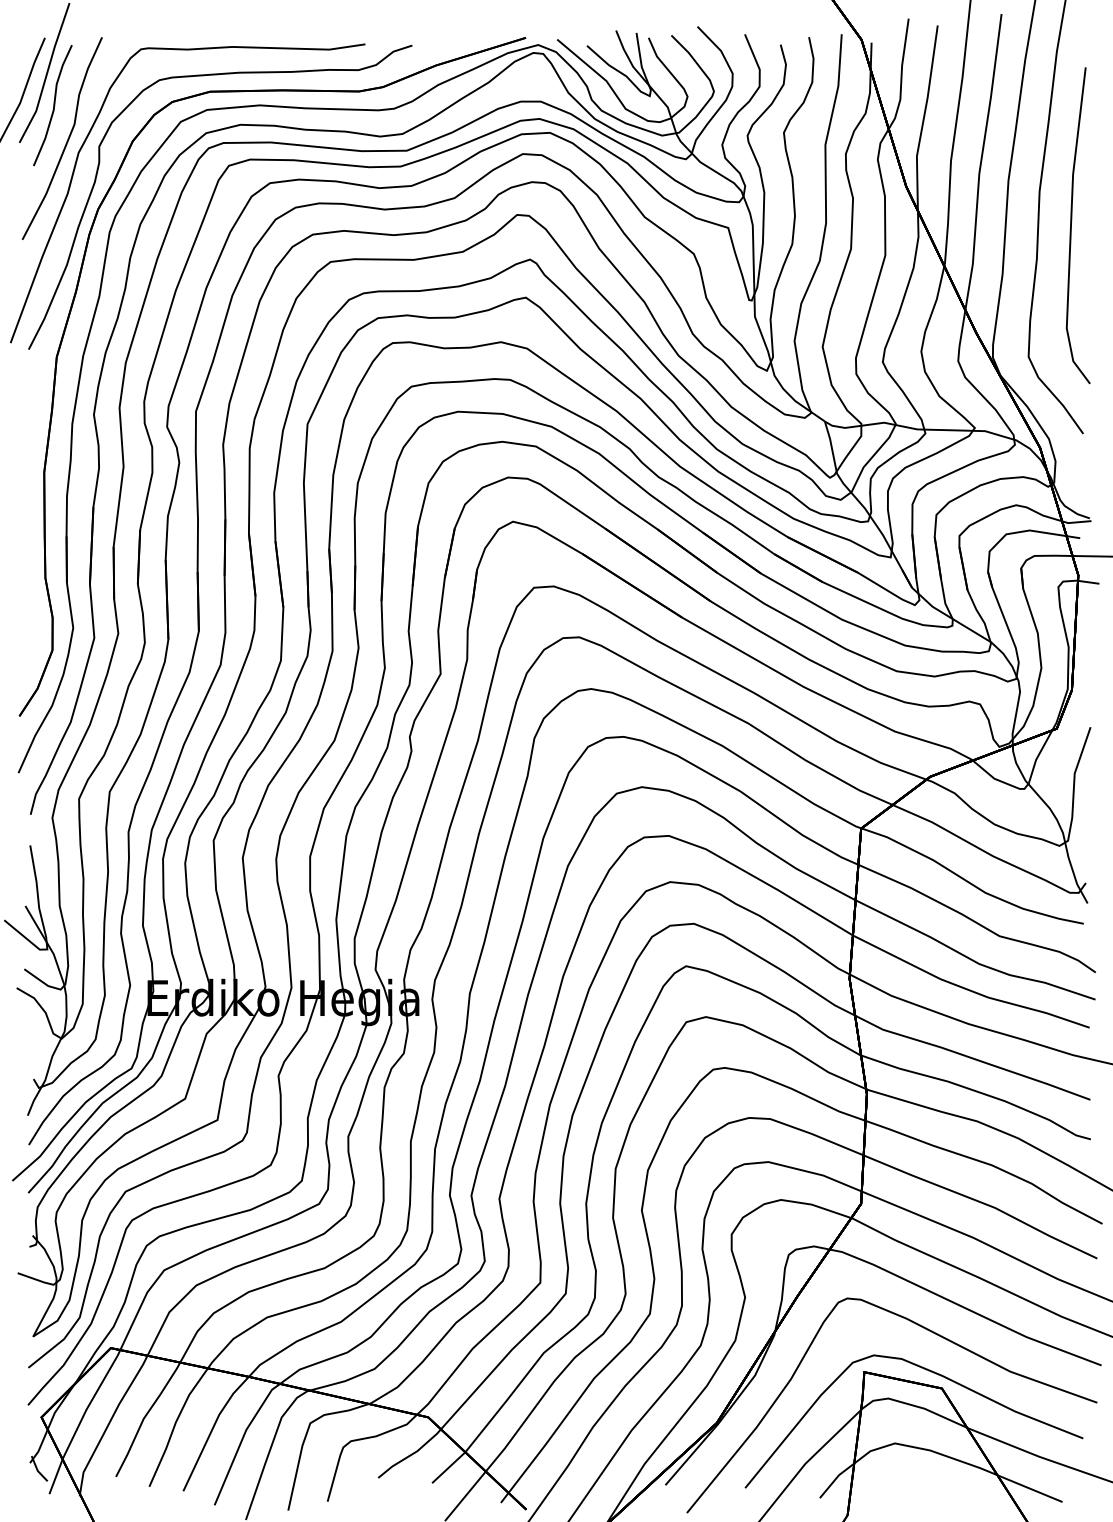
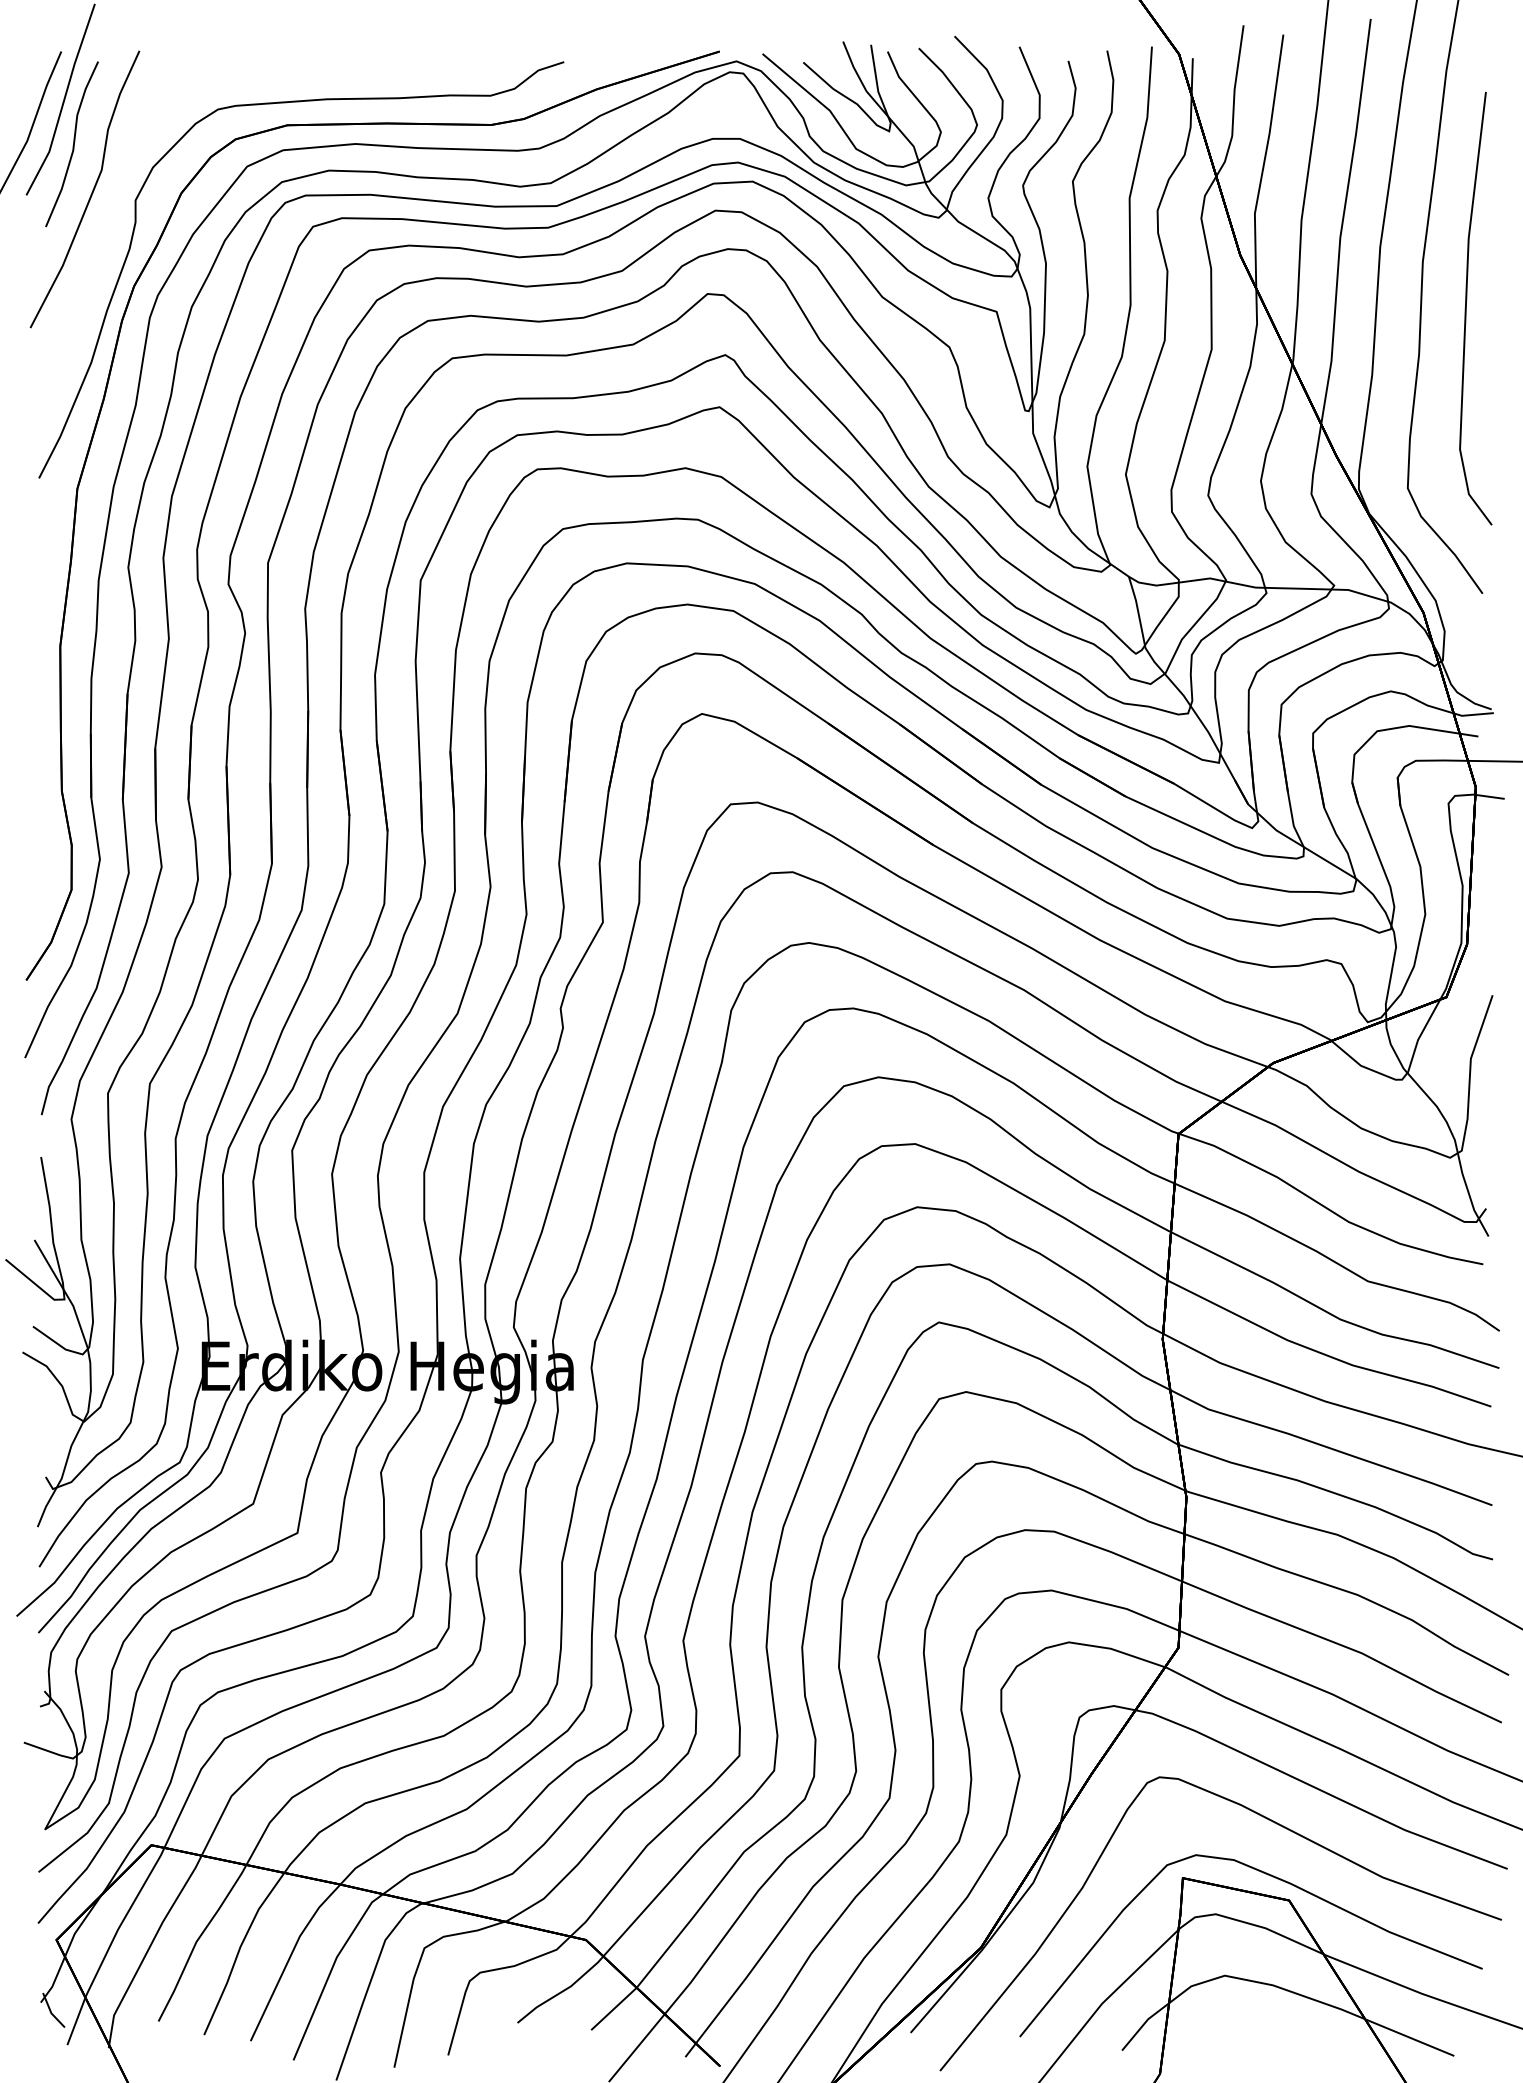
part: (85, 142) -> (116, 194), removed

